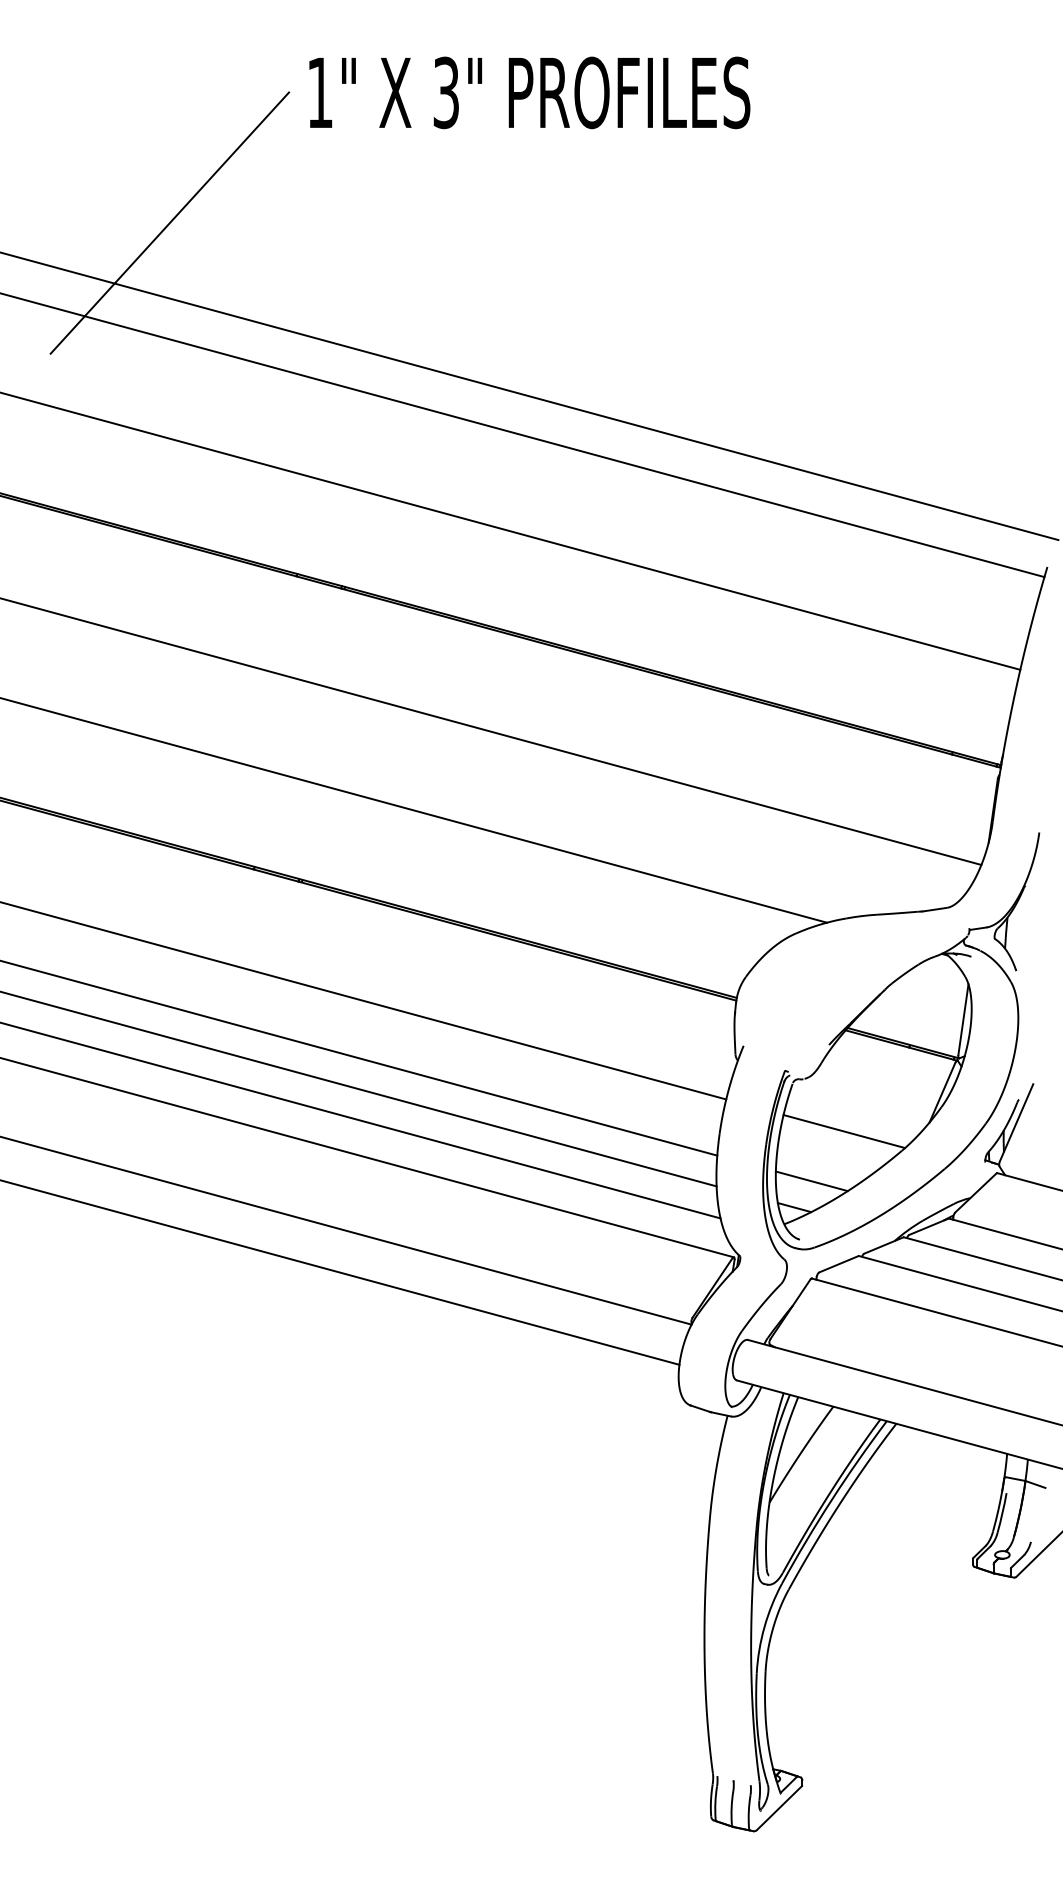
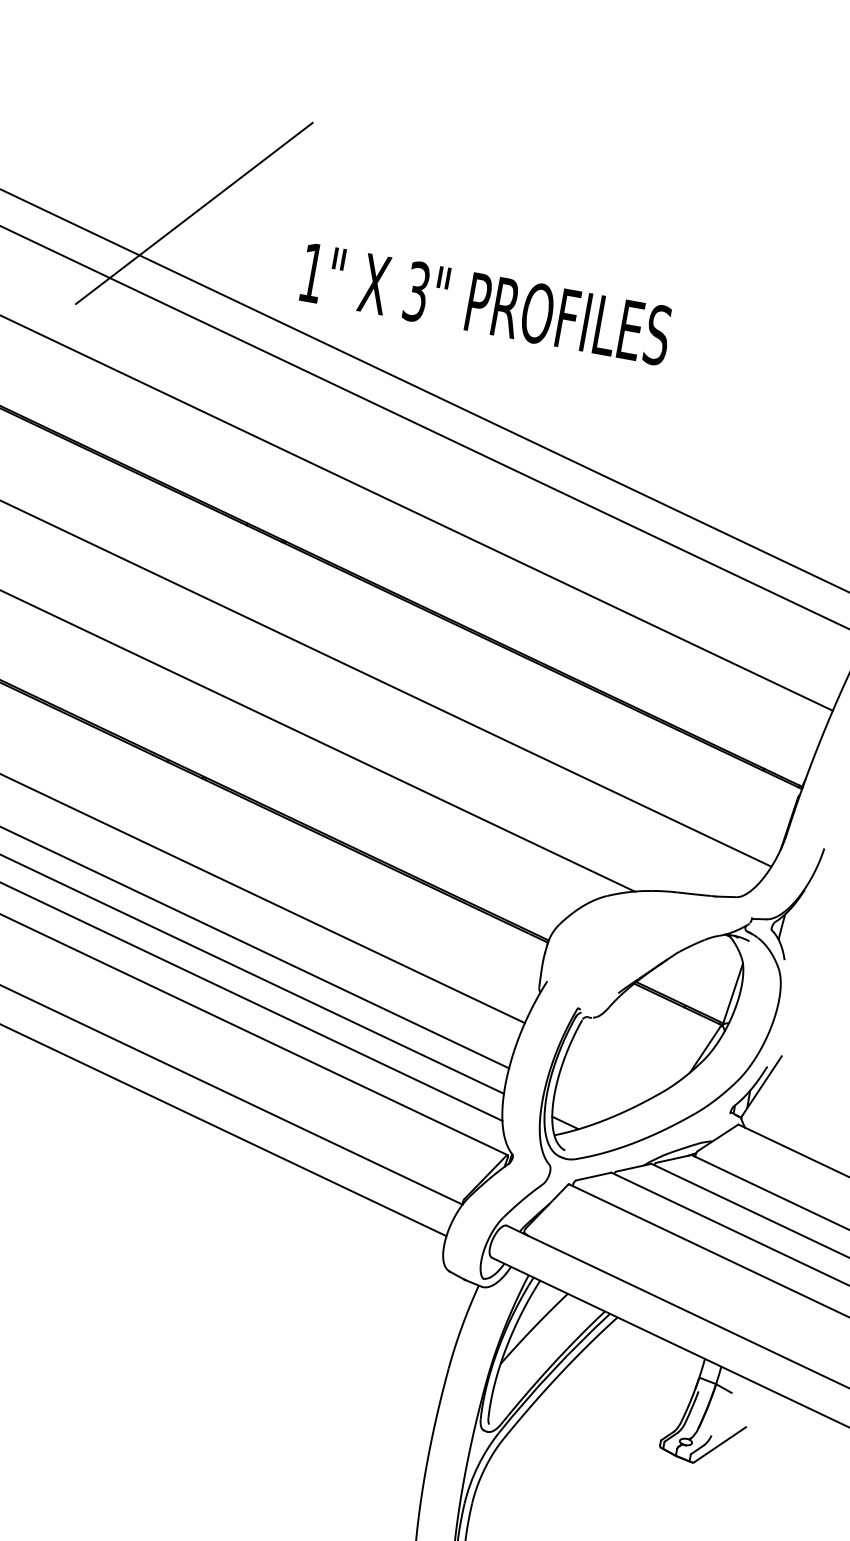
text: (529, 92) -> (485, 303), moved
line: (844, 1131) -> (618, 1067), removed
line: (811, 1181) -> (583, 1103), removed

